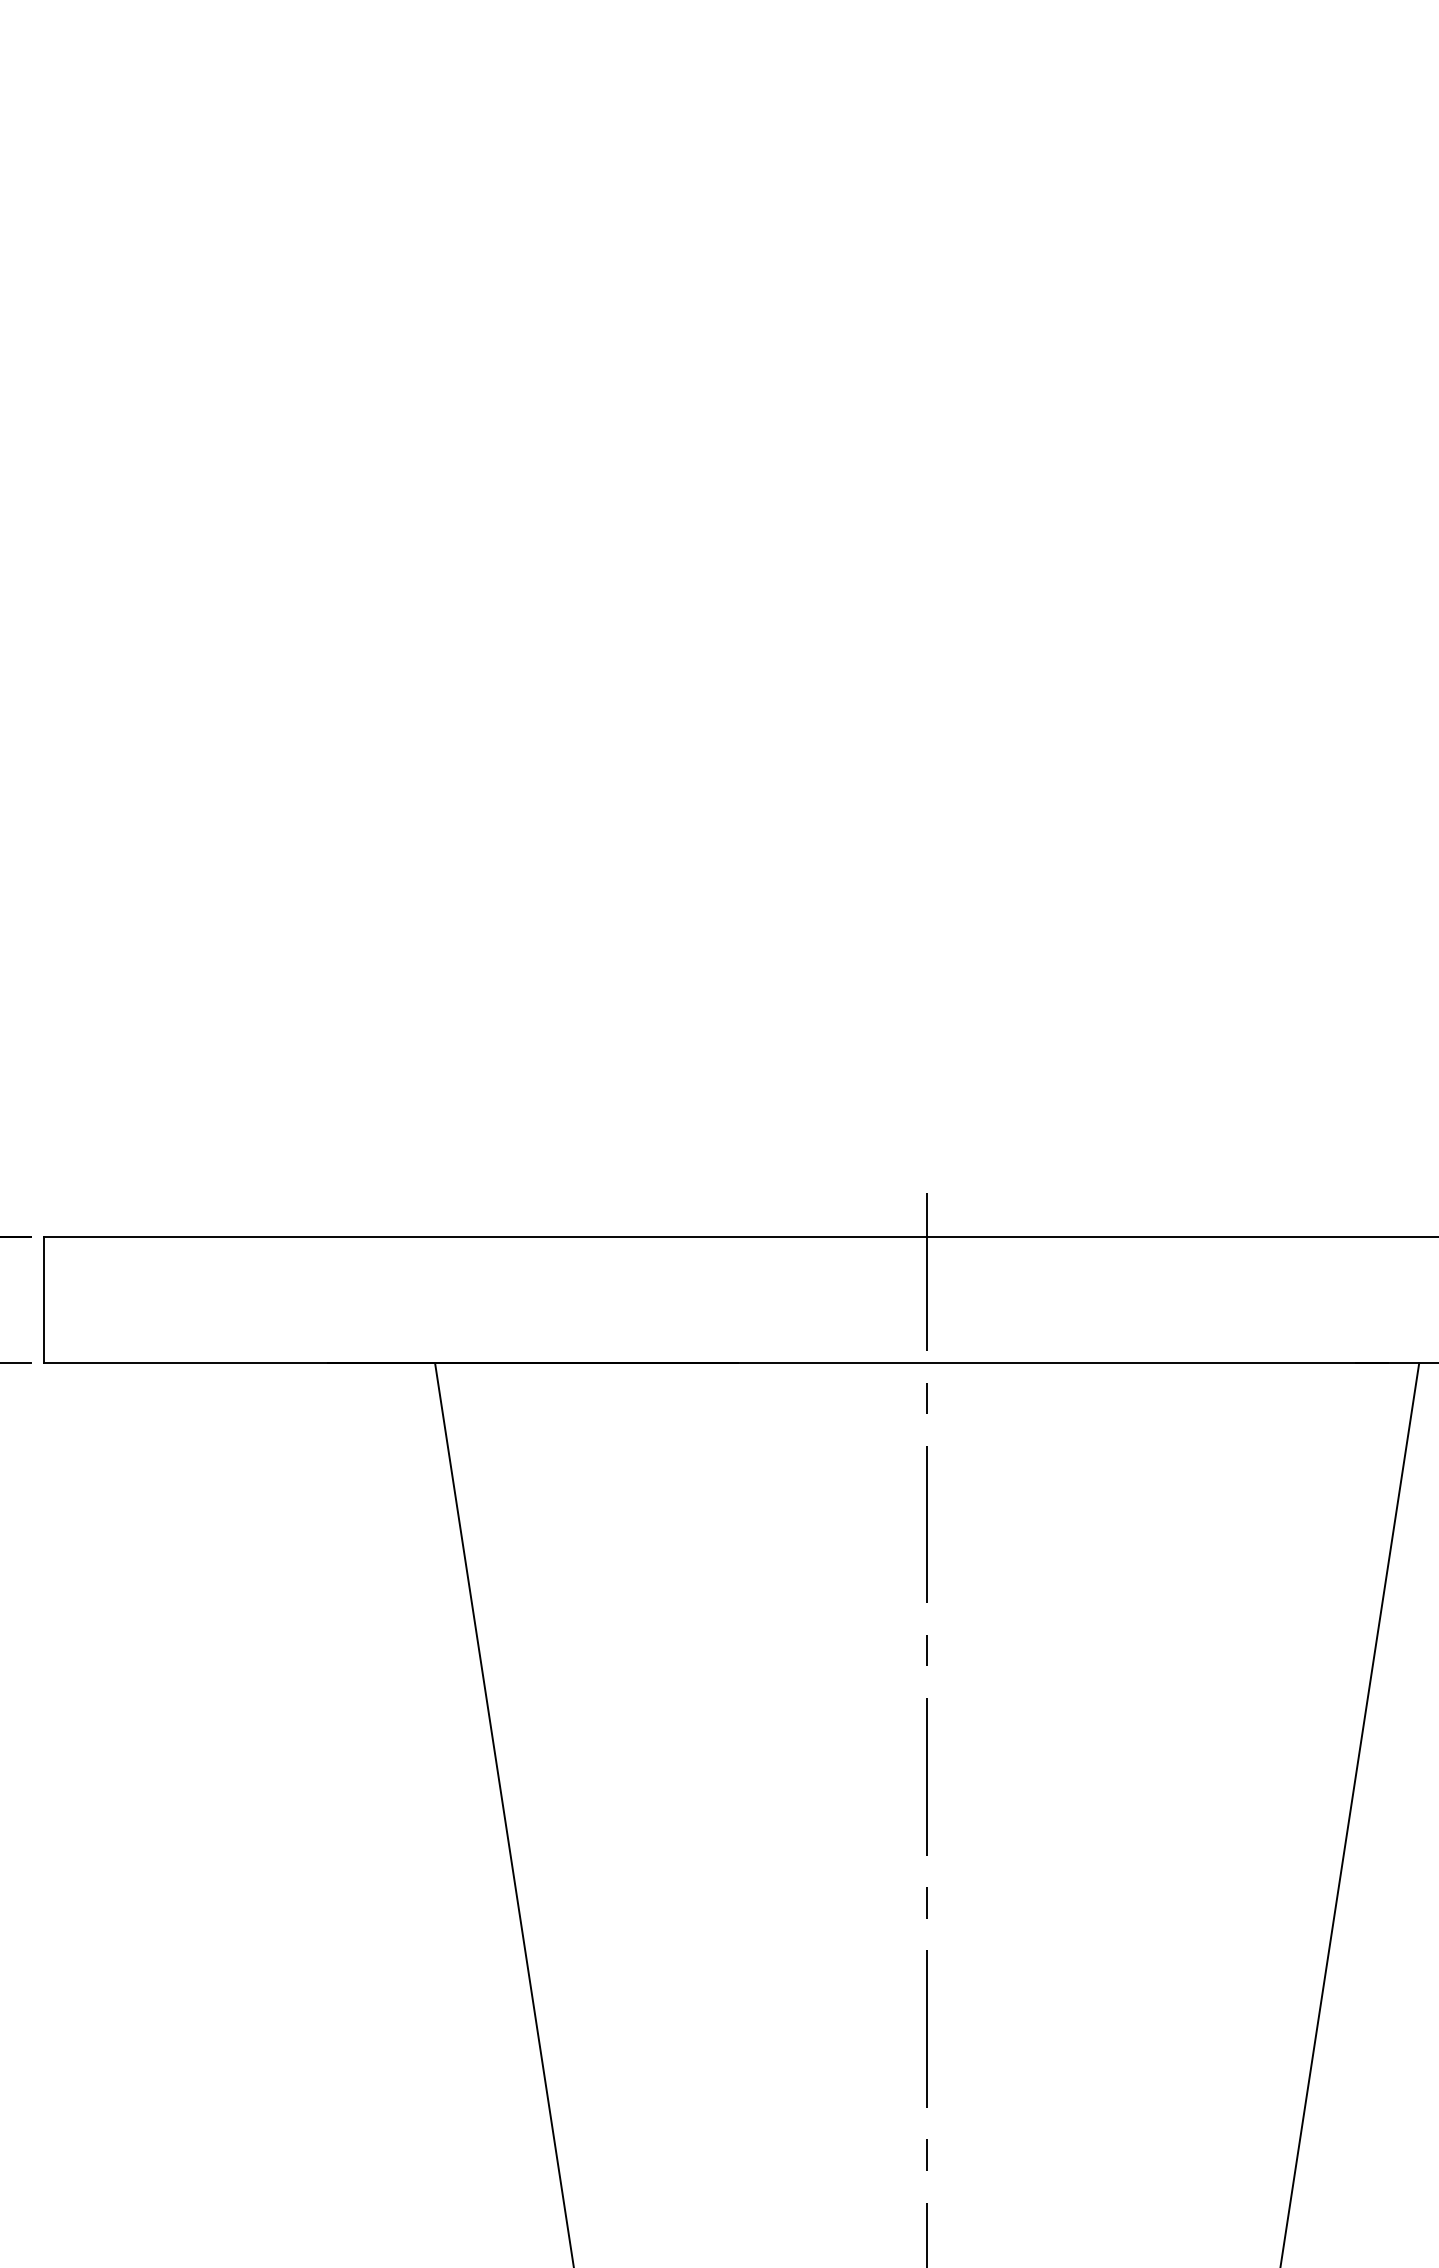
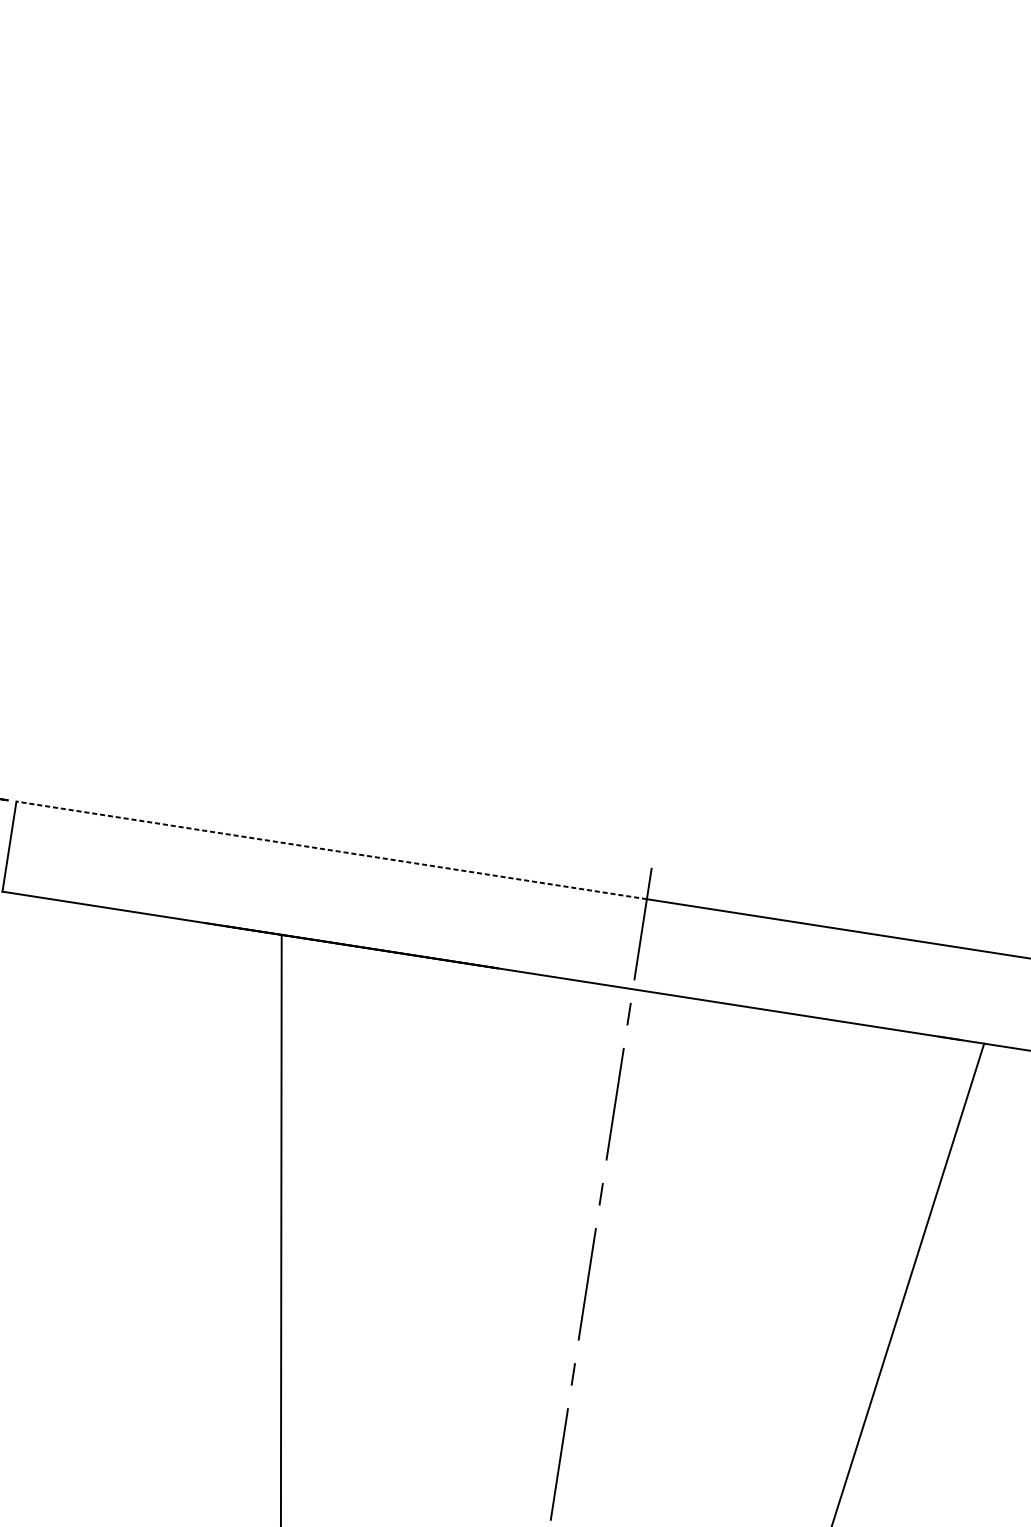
line: (485, 1237) -> (331, 850), solid -> dashed

